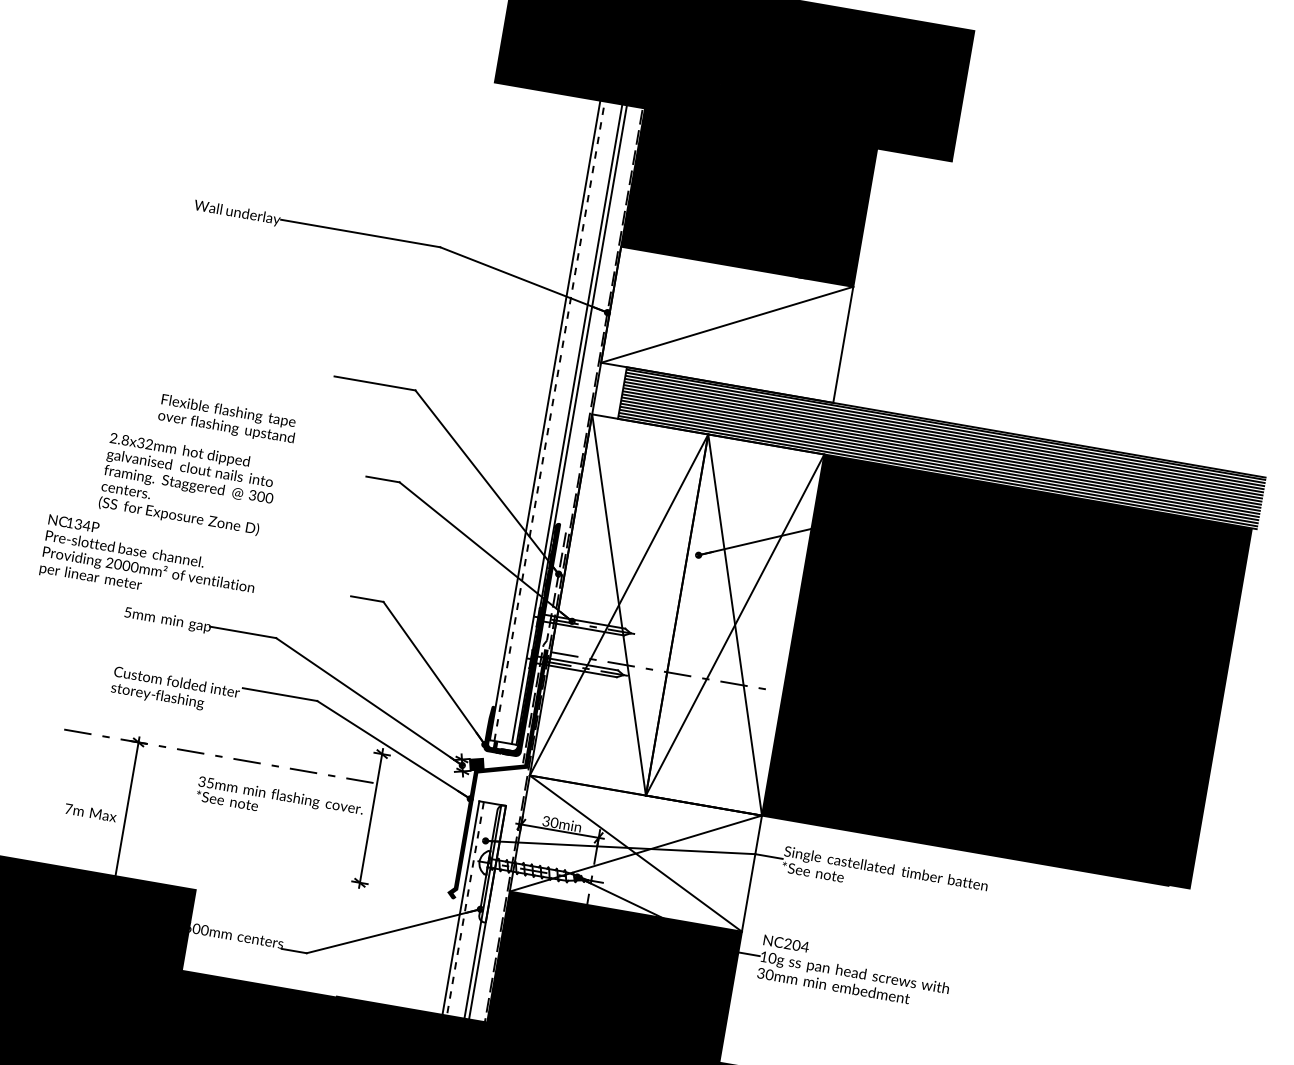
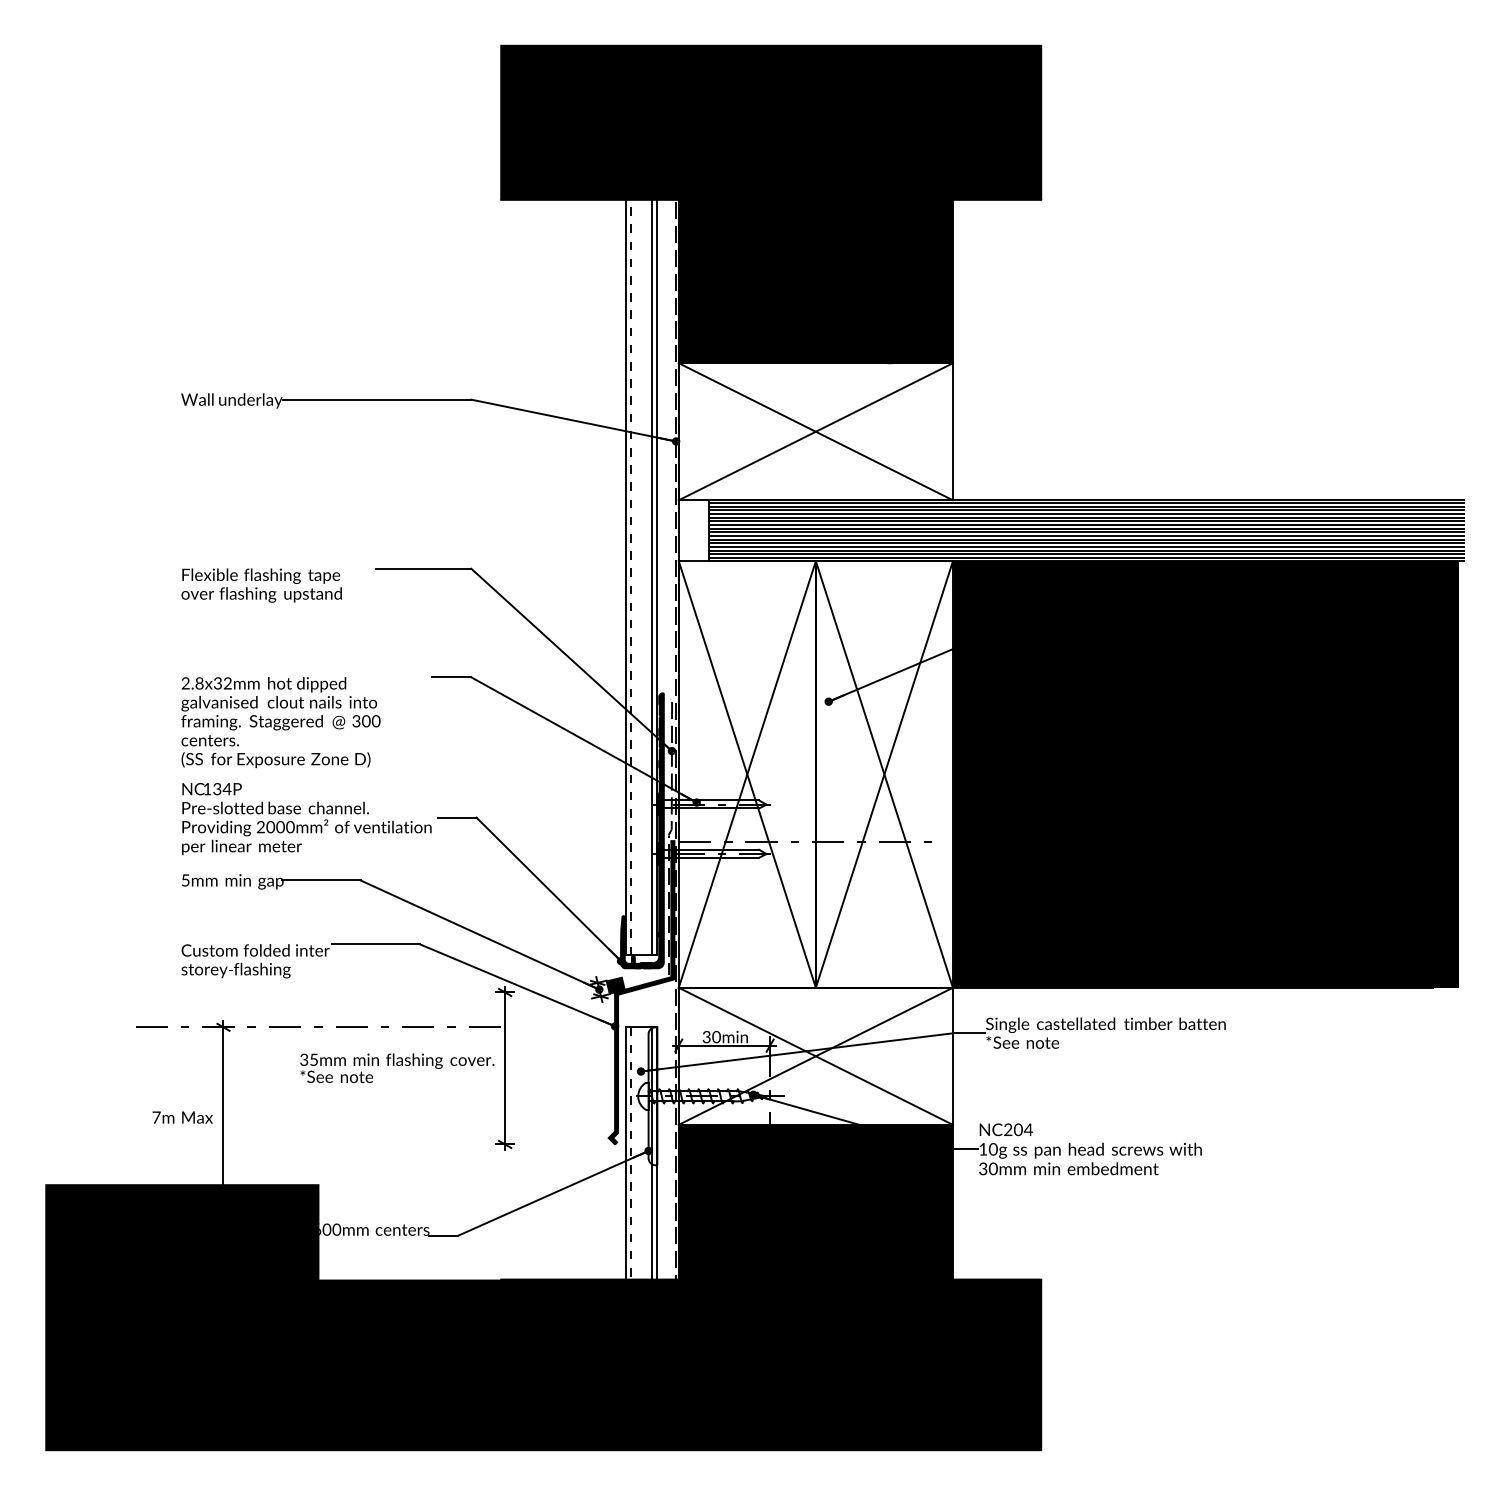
line: (726, 324) -> (815, 431), added
text: (227, 419) -> (261, 585), moved
text: (188, 485) -> (280, 722), moved
text: (149, 563) -> (306, 819), moved

